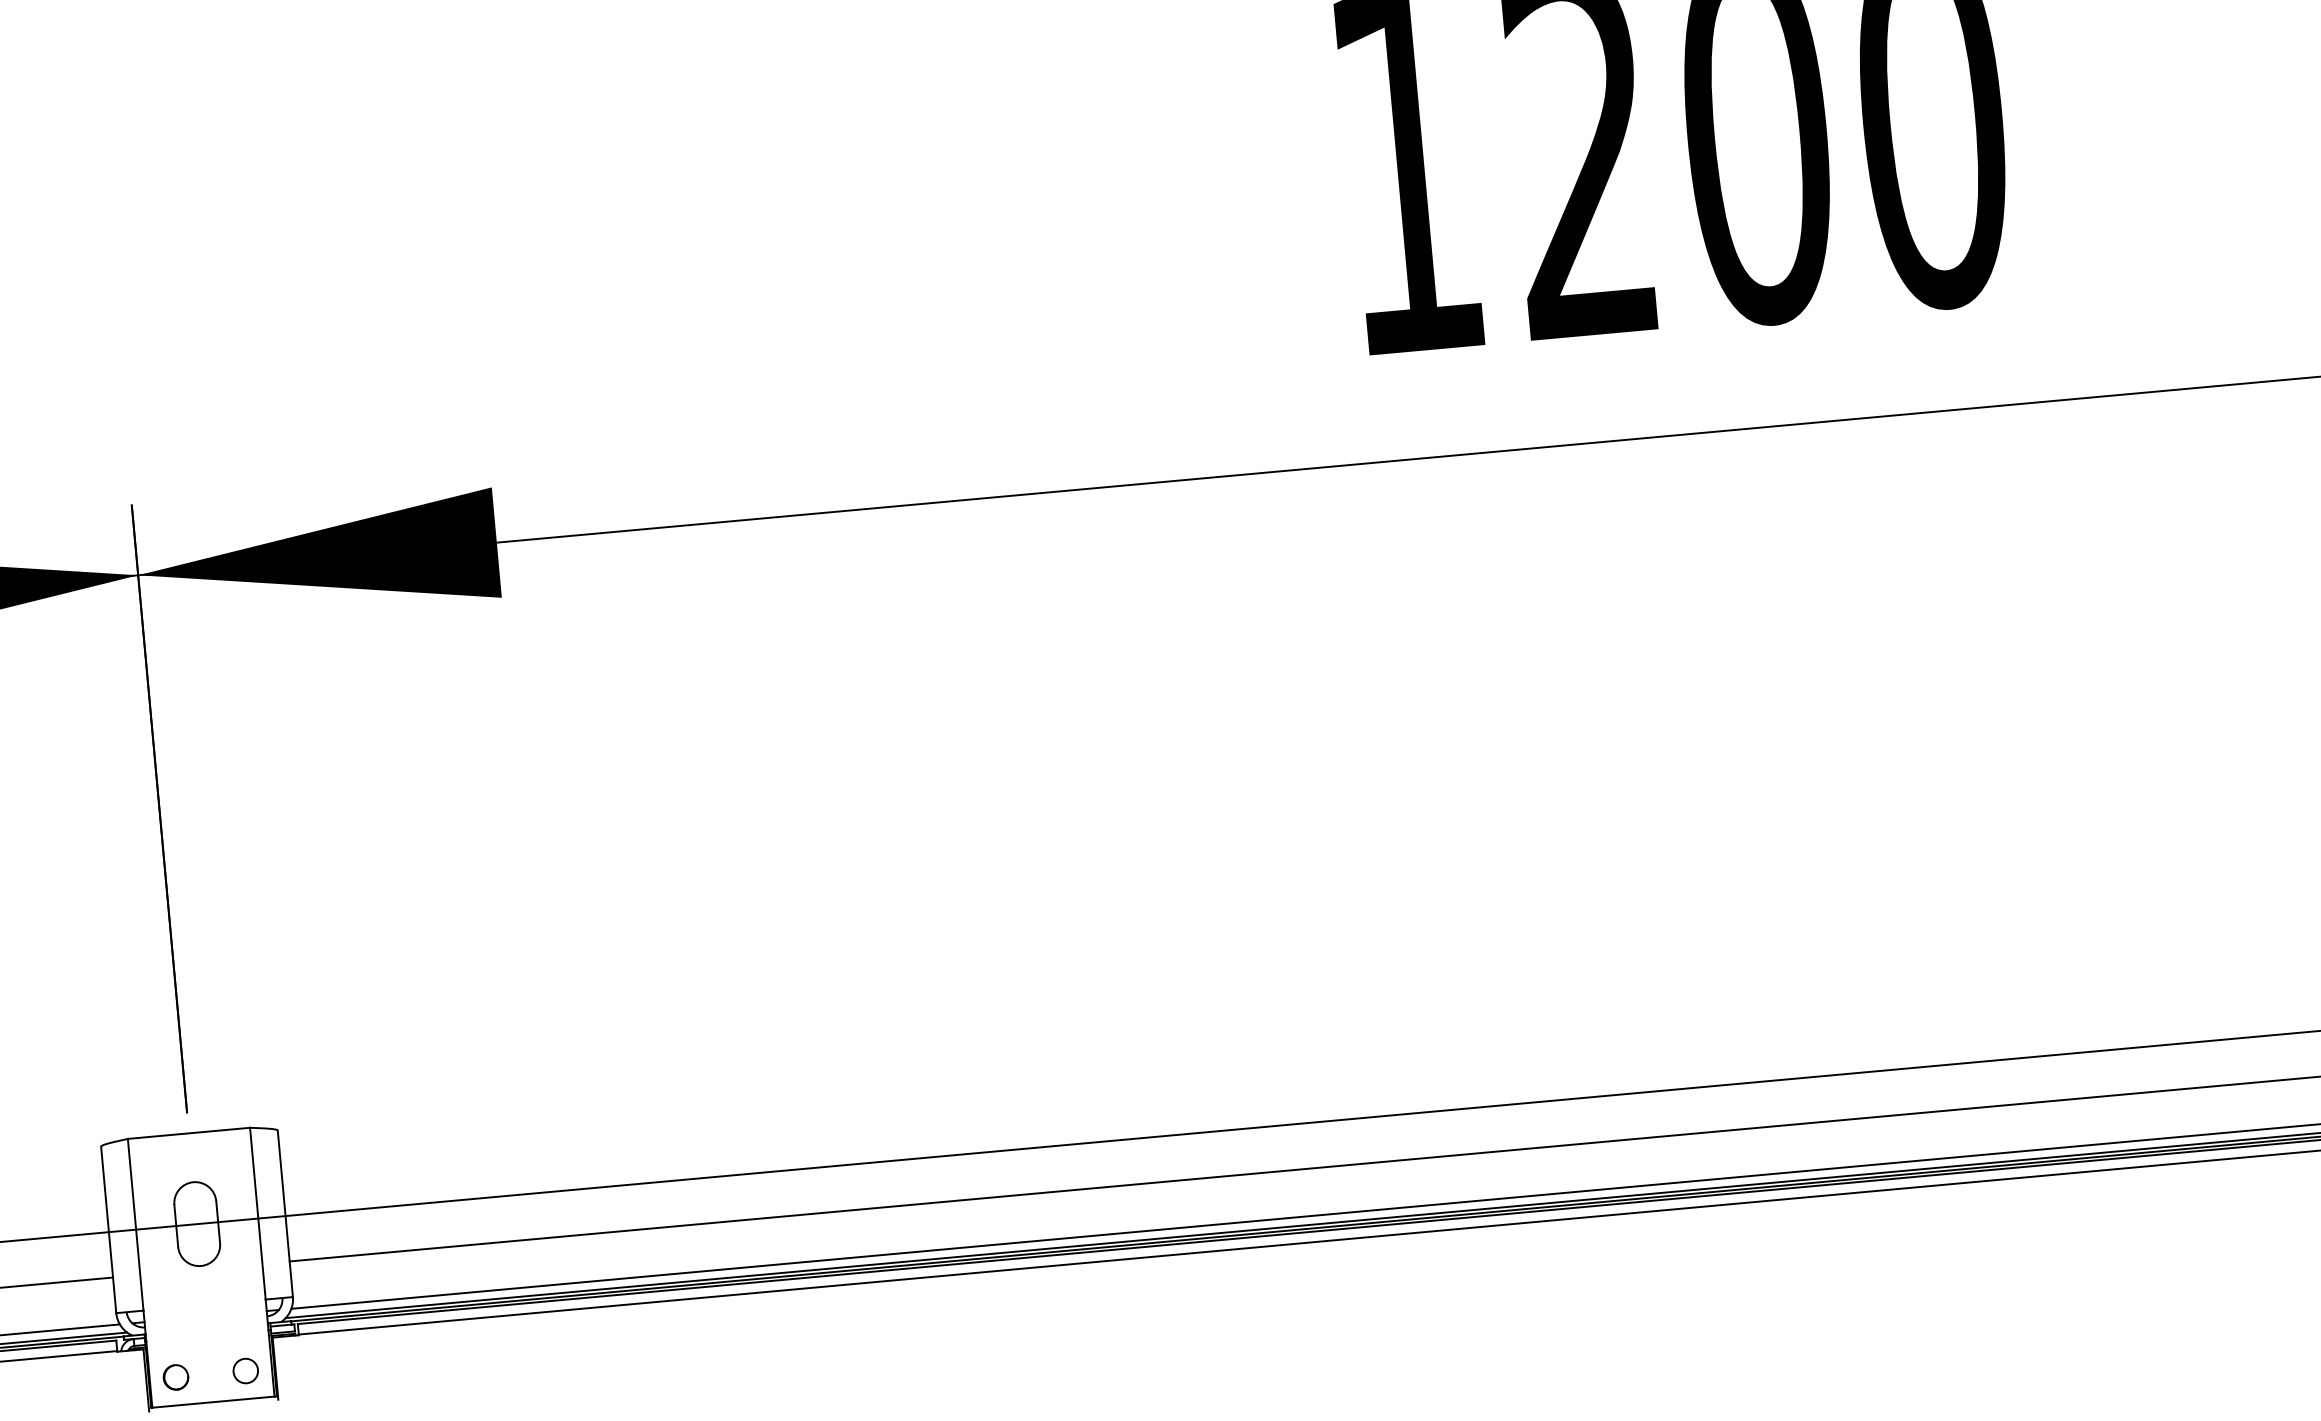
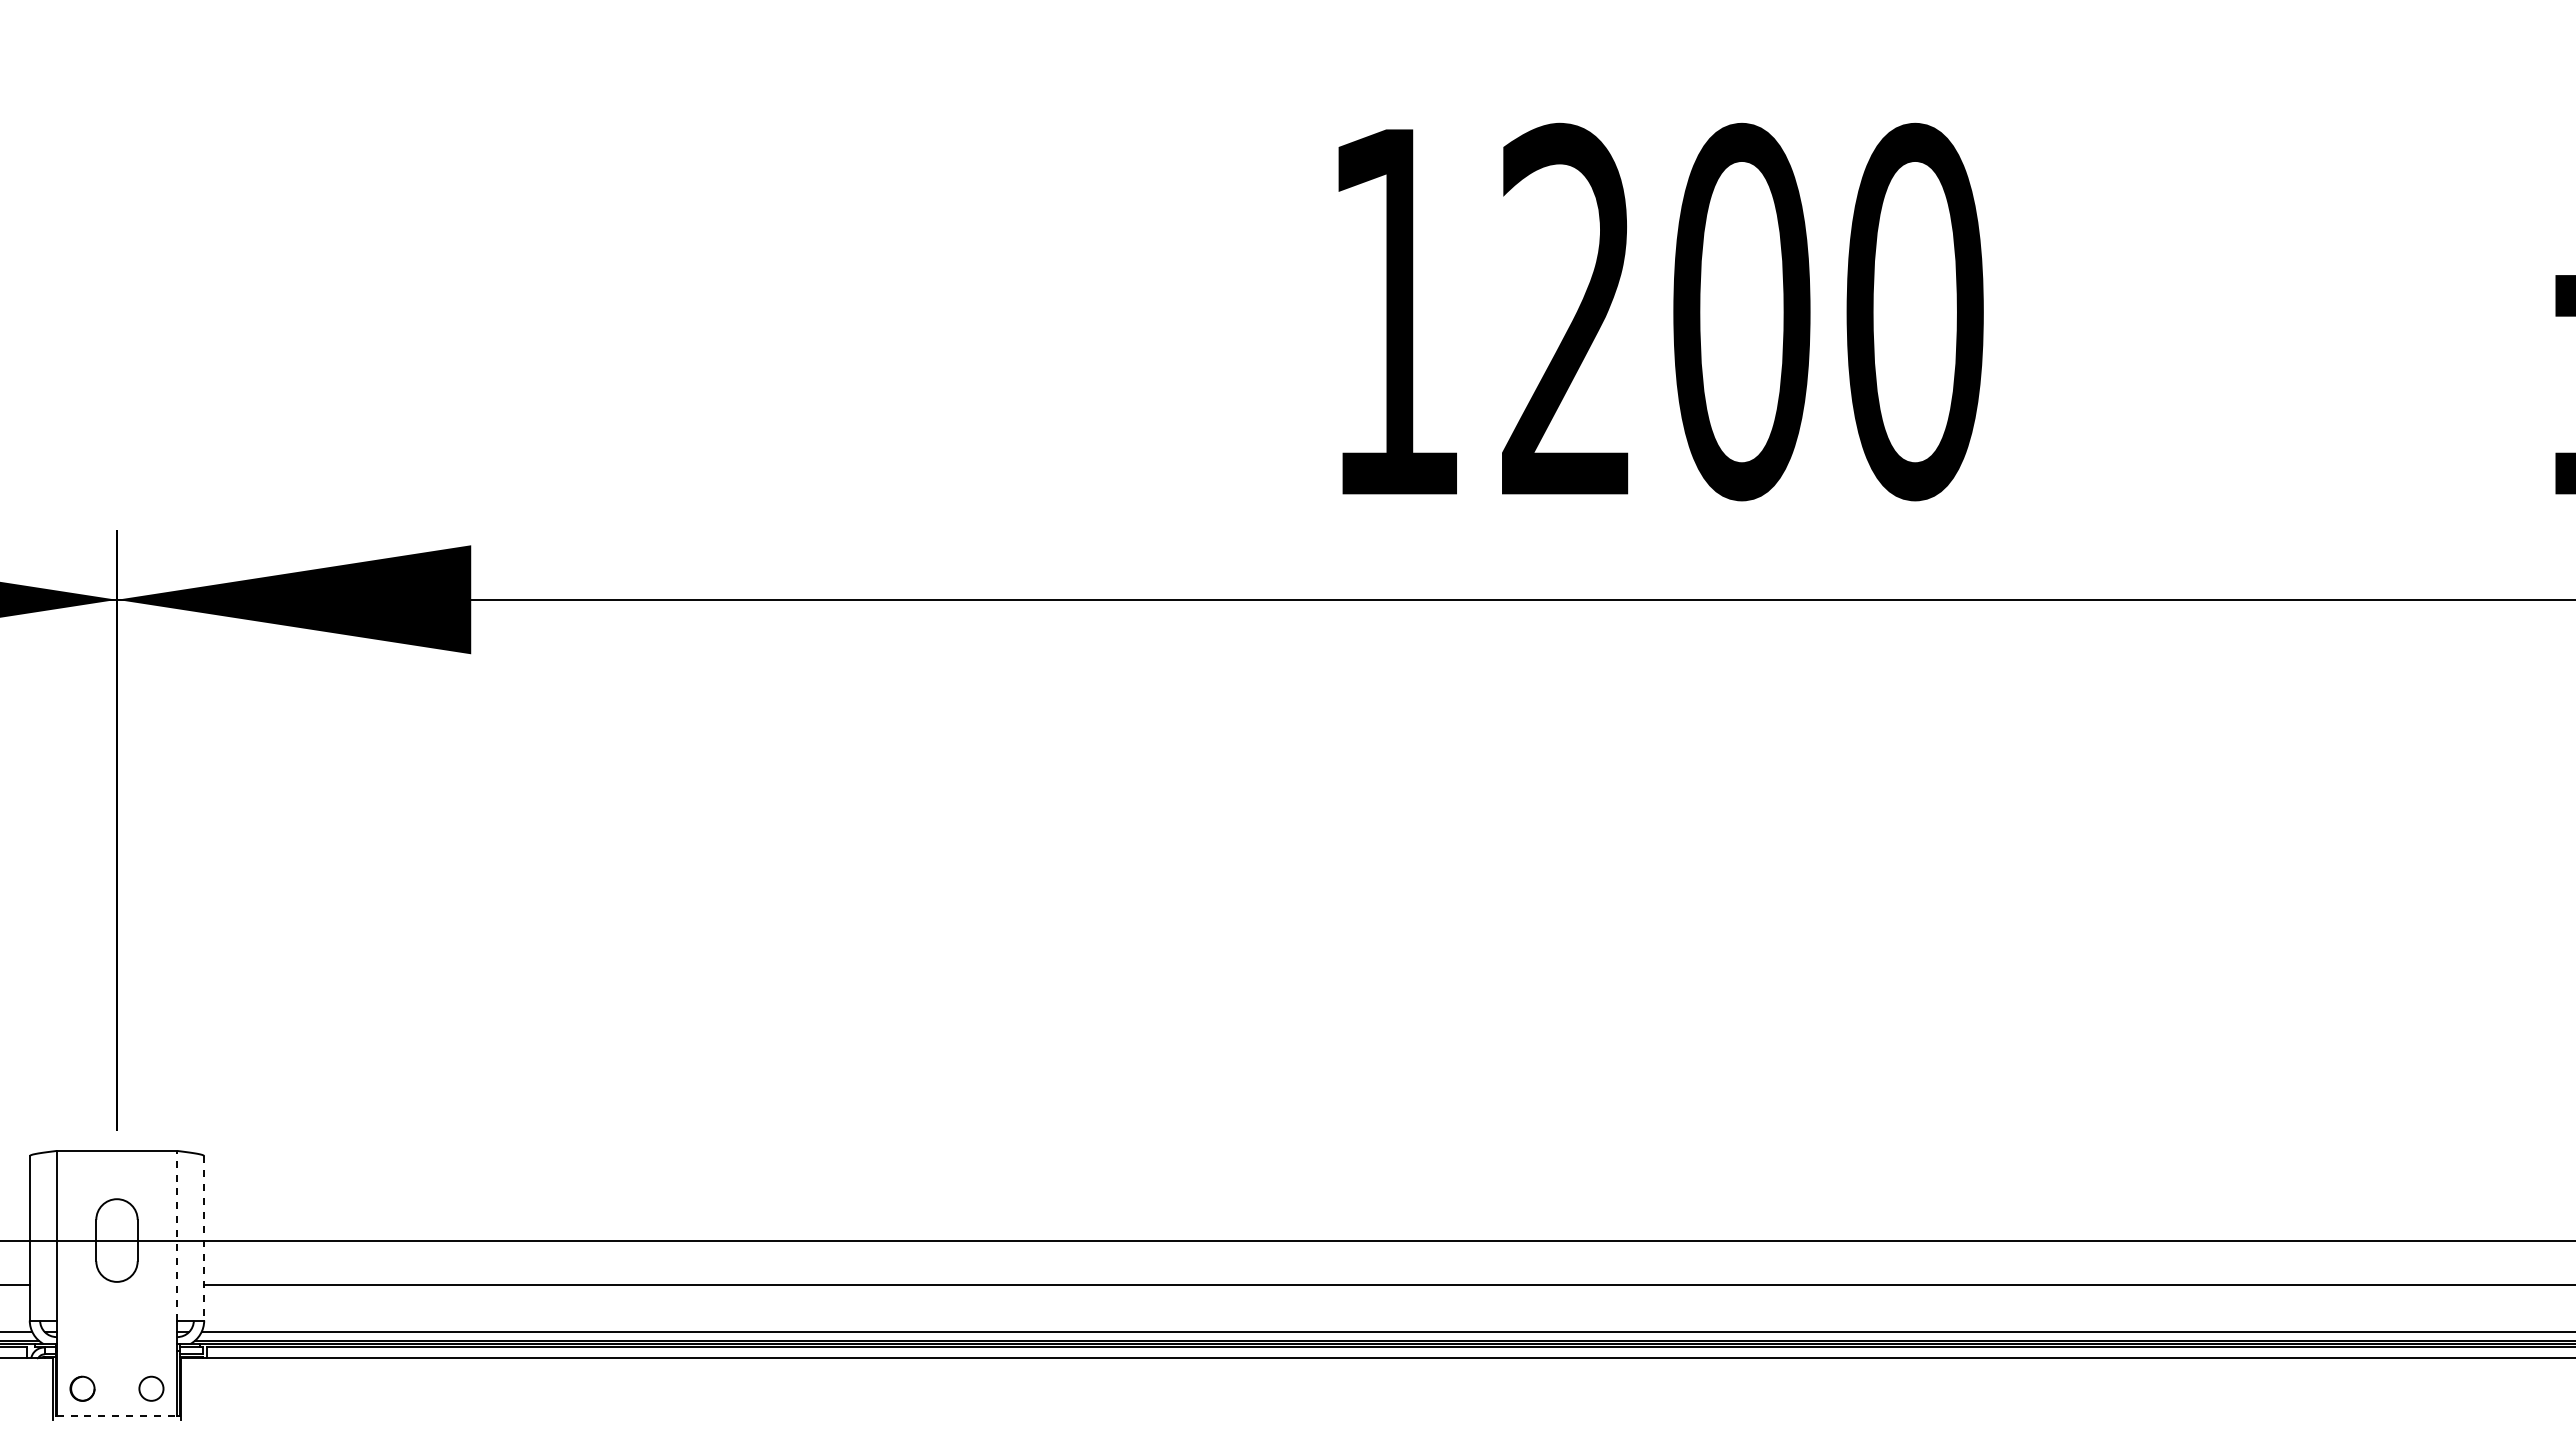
line: (258, 1213) -> (177, 1235), solid -> dashed
line: (285, 1213) -> (204, 1238), solid -> dashed
line: (213, 1402) -> (117, 1416), solid -> dashed

